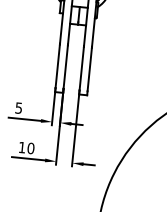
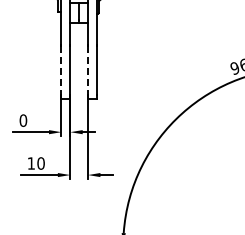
line: (57, 66) -> (61, 70), solid -> dashed
line: (82, 68) -> (88, 70), solid -> dashed
text: (19, 108) -> (23, 120), 5 -> 0

